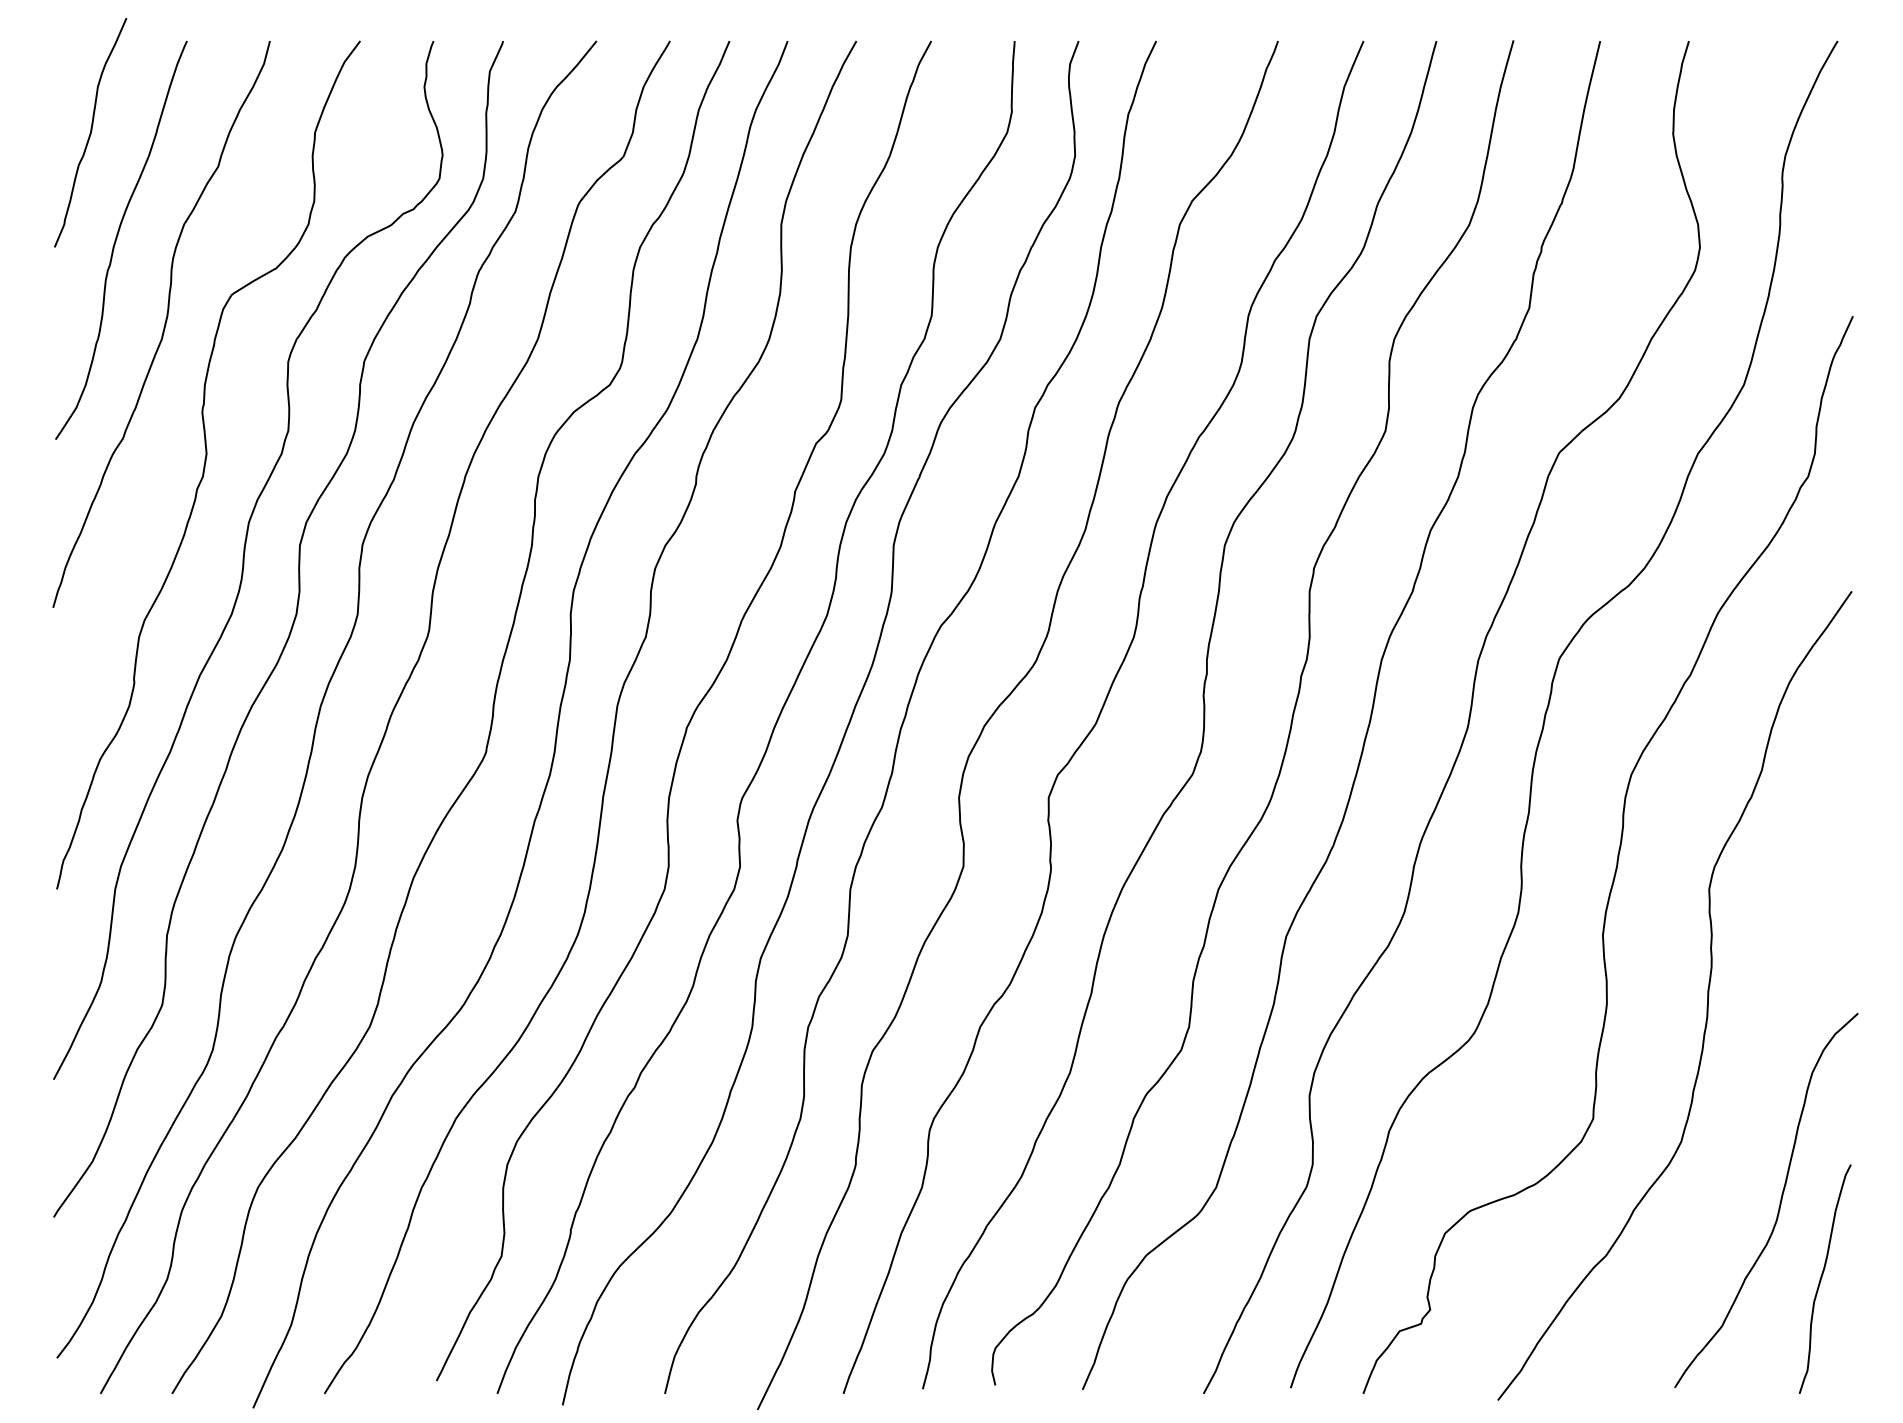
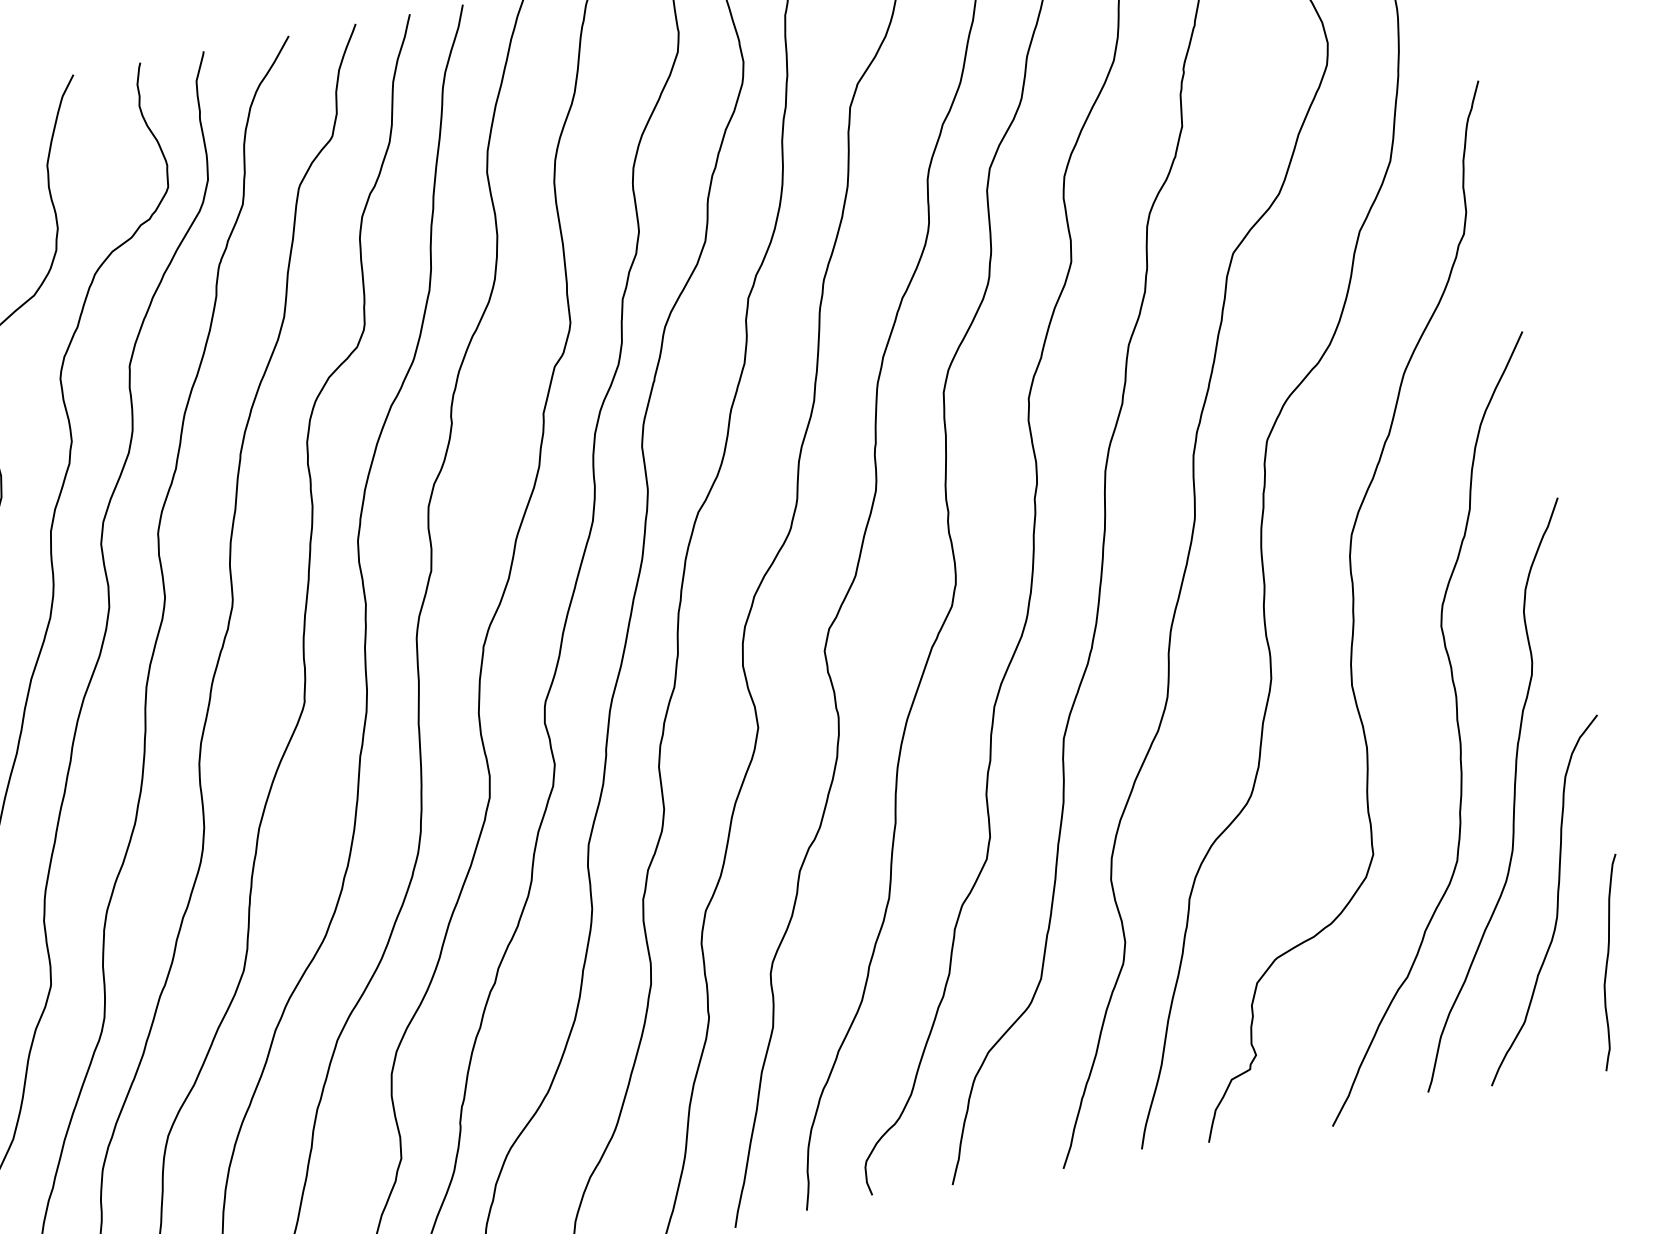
curve: (1753, 1083) -> (1513, 796), added

